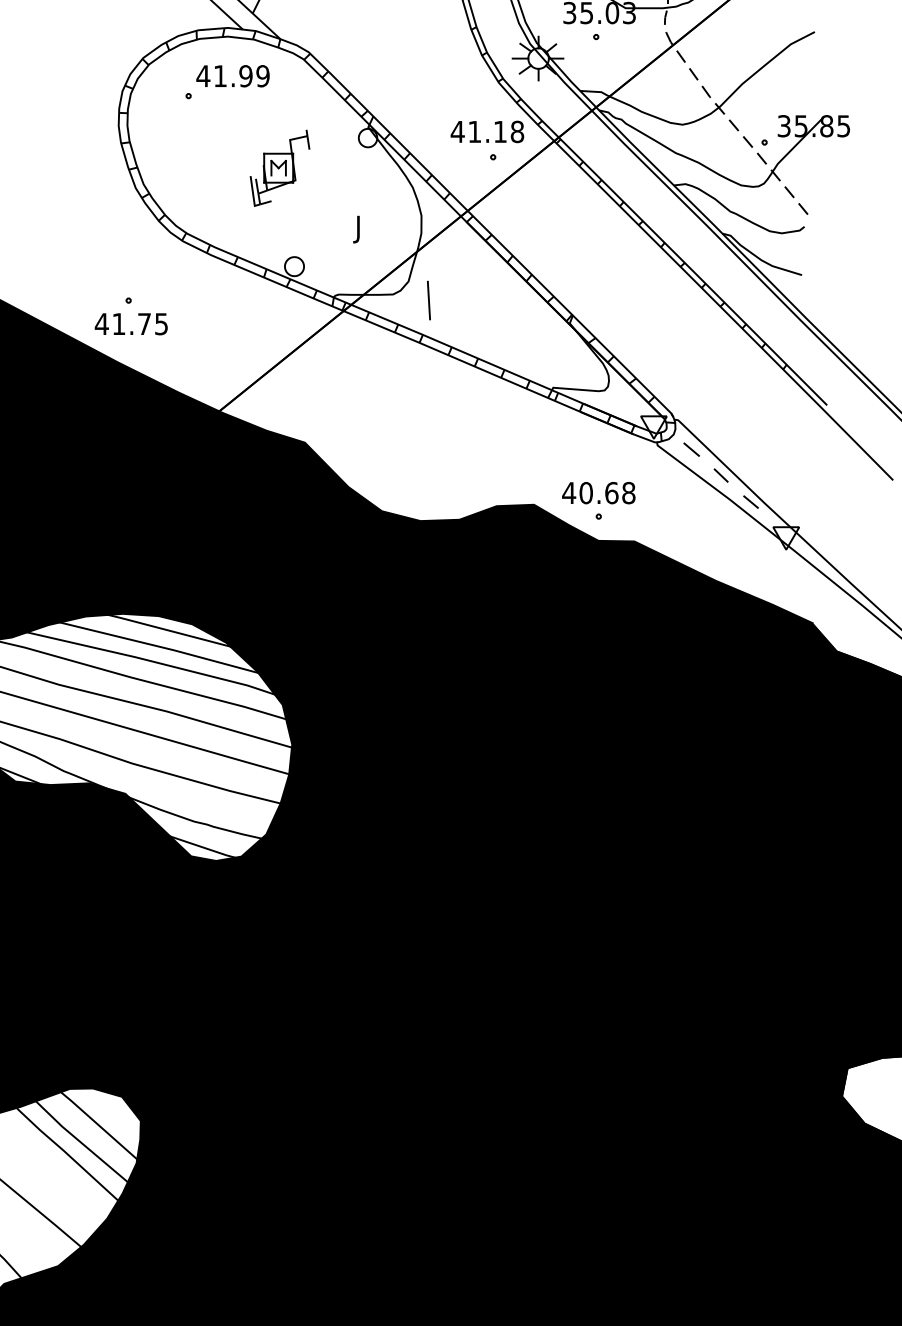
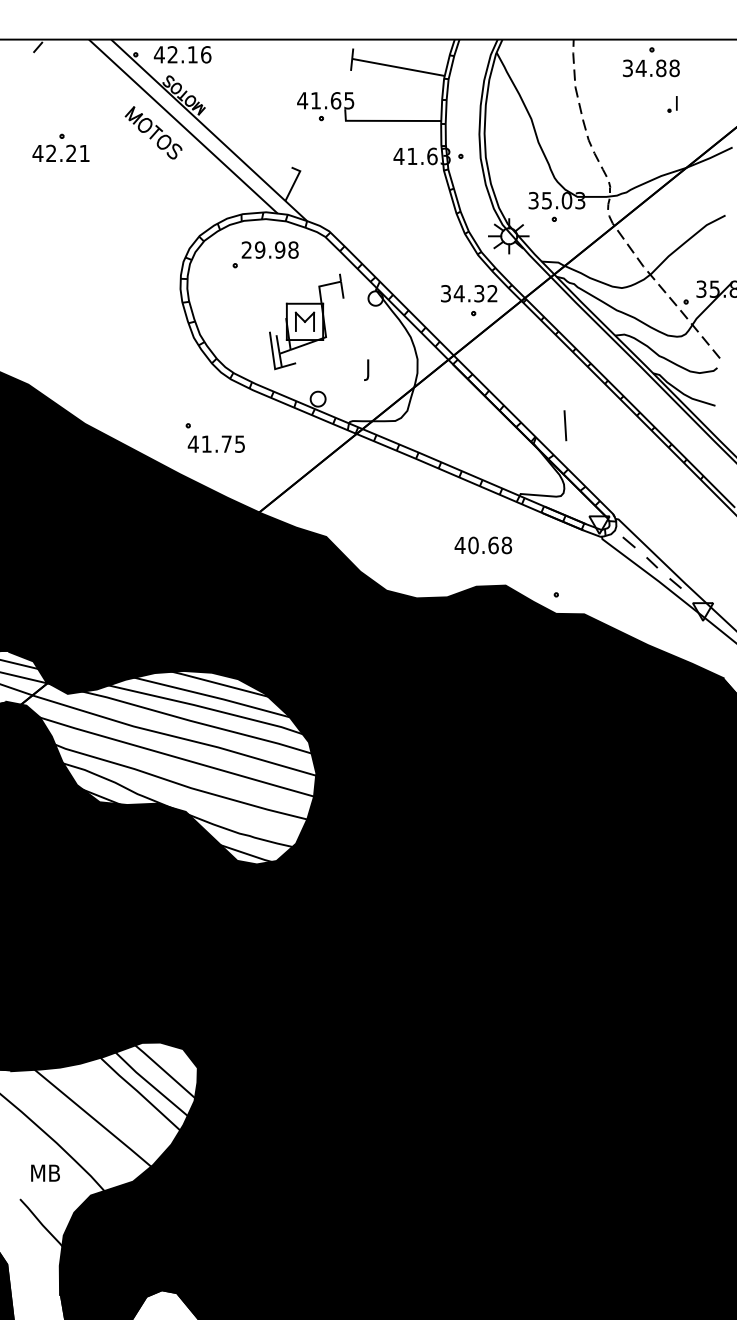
text: (232, 75) -> (269, 249), 41.99 -> 29.98
text: (486, 131) -> (468, 293), 41.18 -> 34.32
part: (279, 168) -> (306, 322), size x1.6
line: (429, 300) -> (565, 425), moved
text: (130, 323) -> (215, 443), moved
text: (598, 493) -> (483, 545), moved

